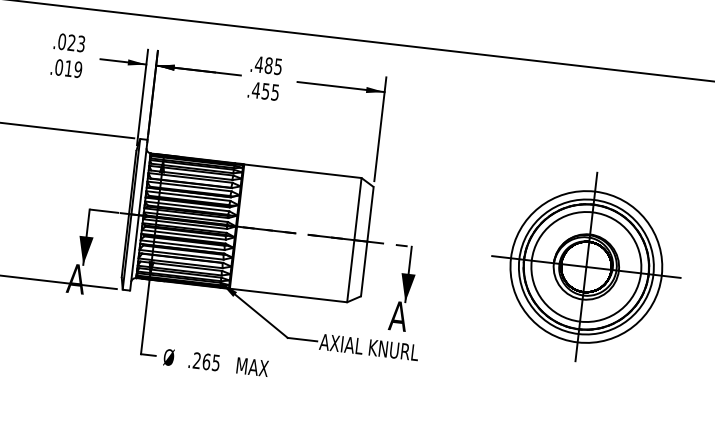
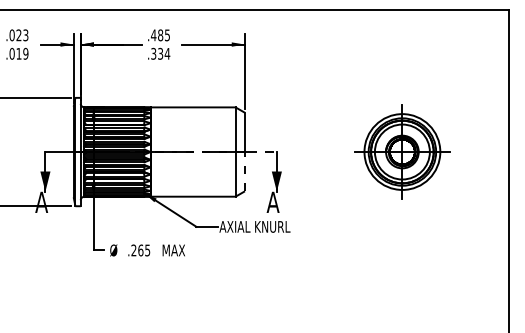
text: (265, 90) -> (160, 53), .455 -> .334
part: (586, 266) -> (402, 151), size x0.7
line: (363, 268) -> (244, 171), solid -> dashed

